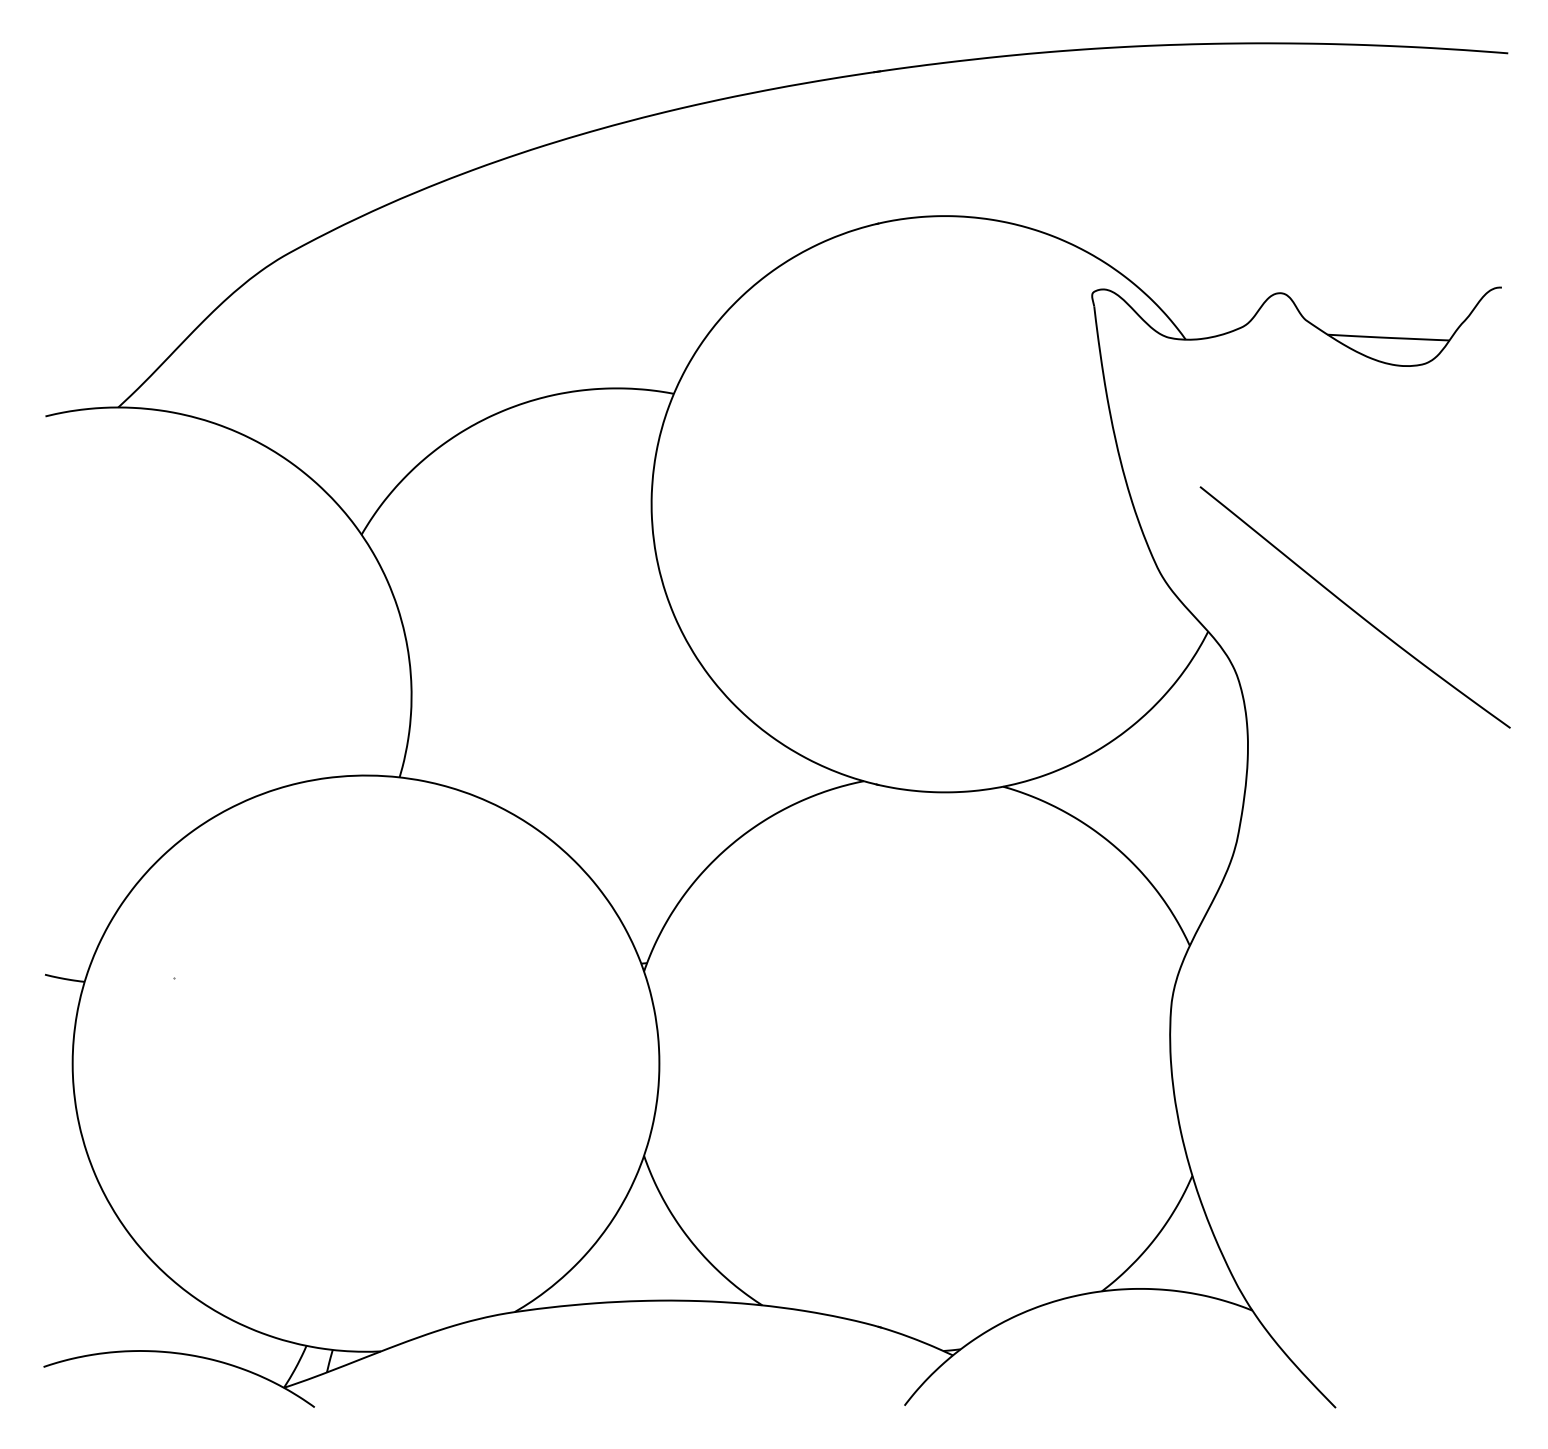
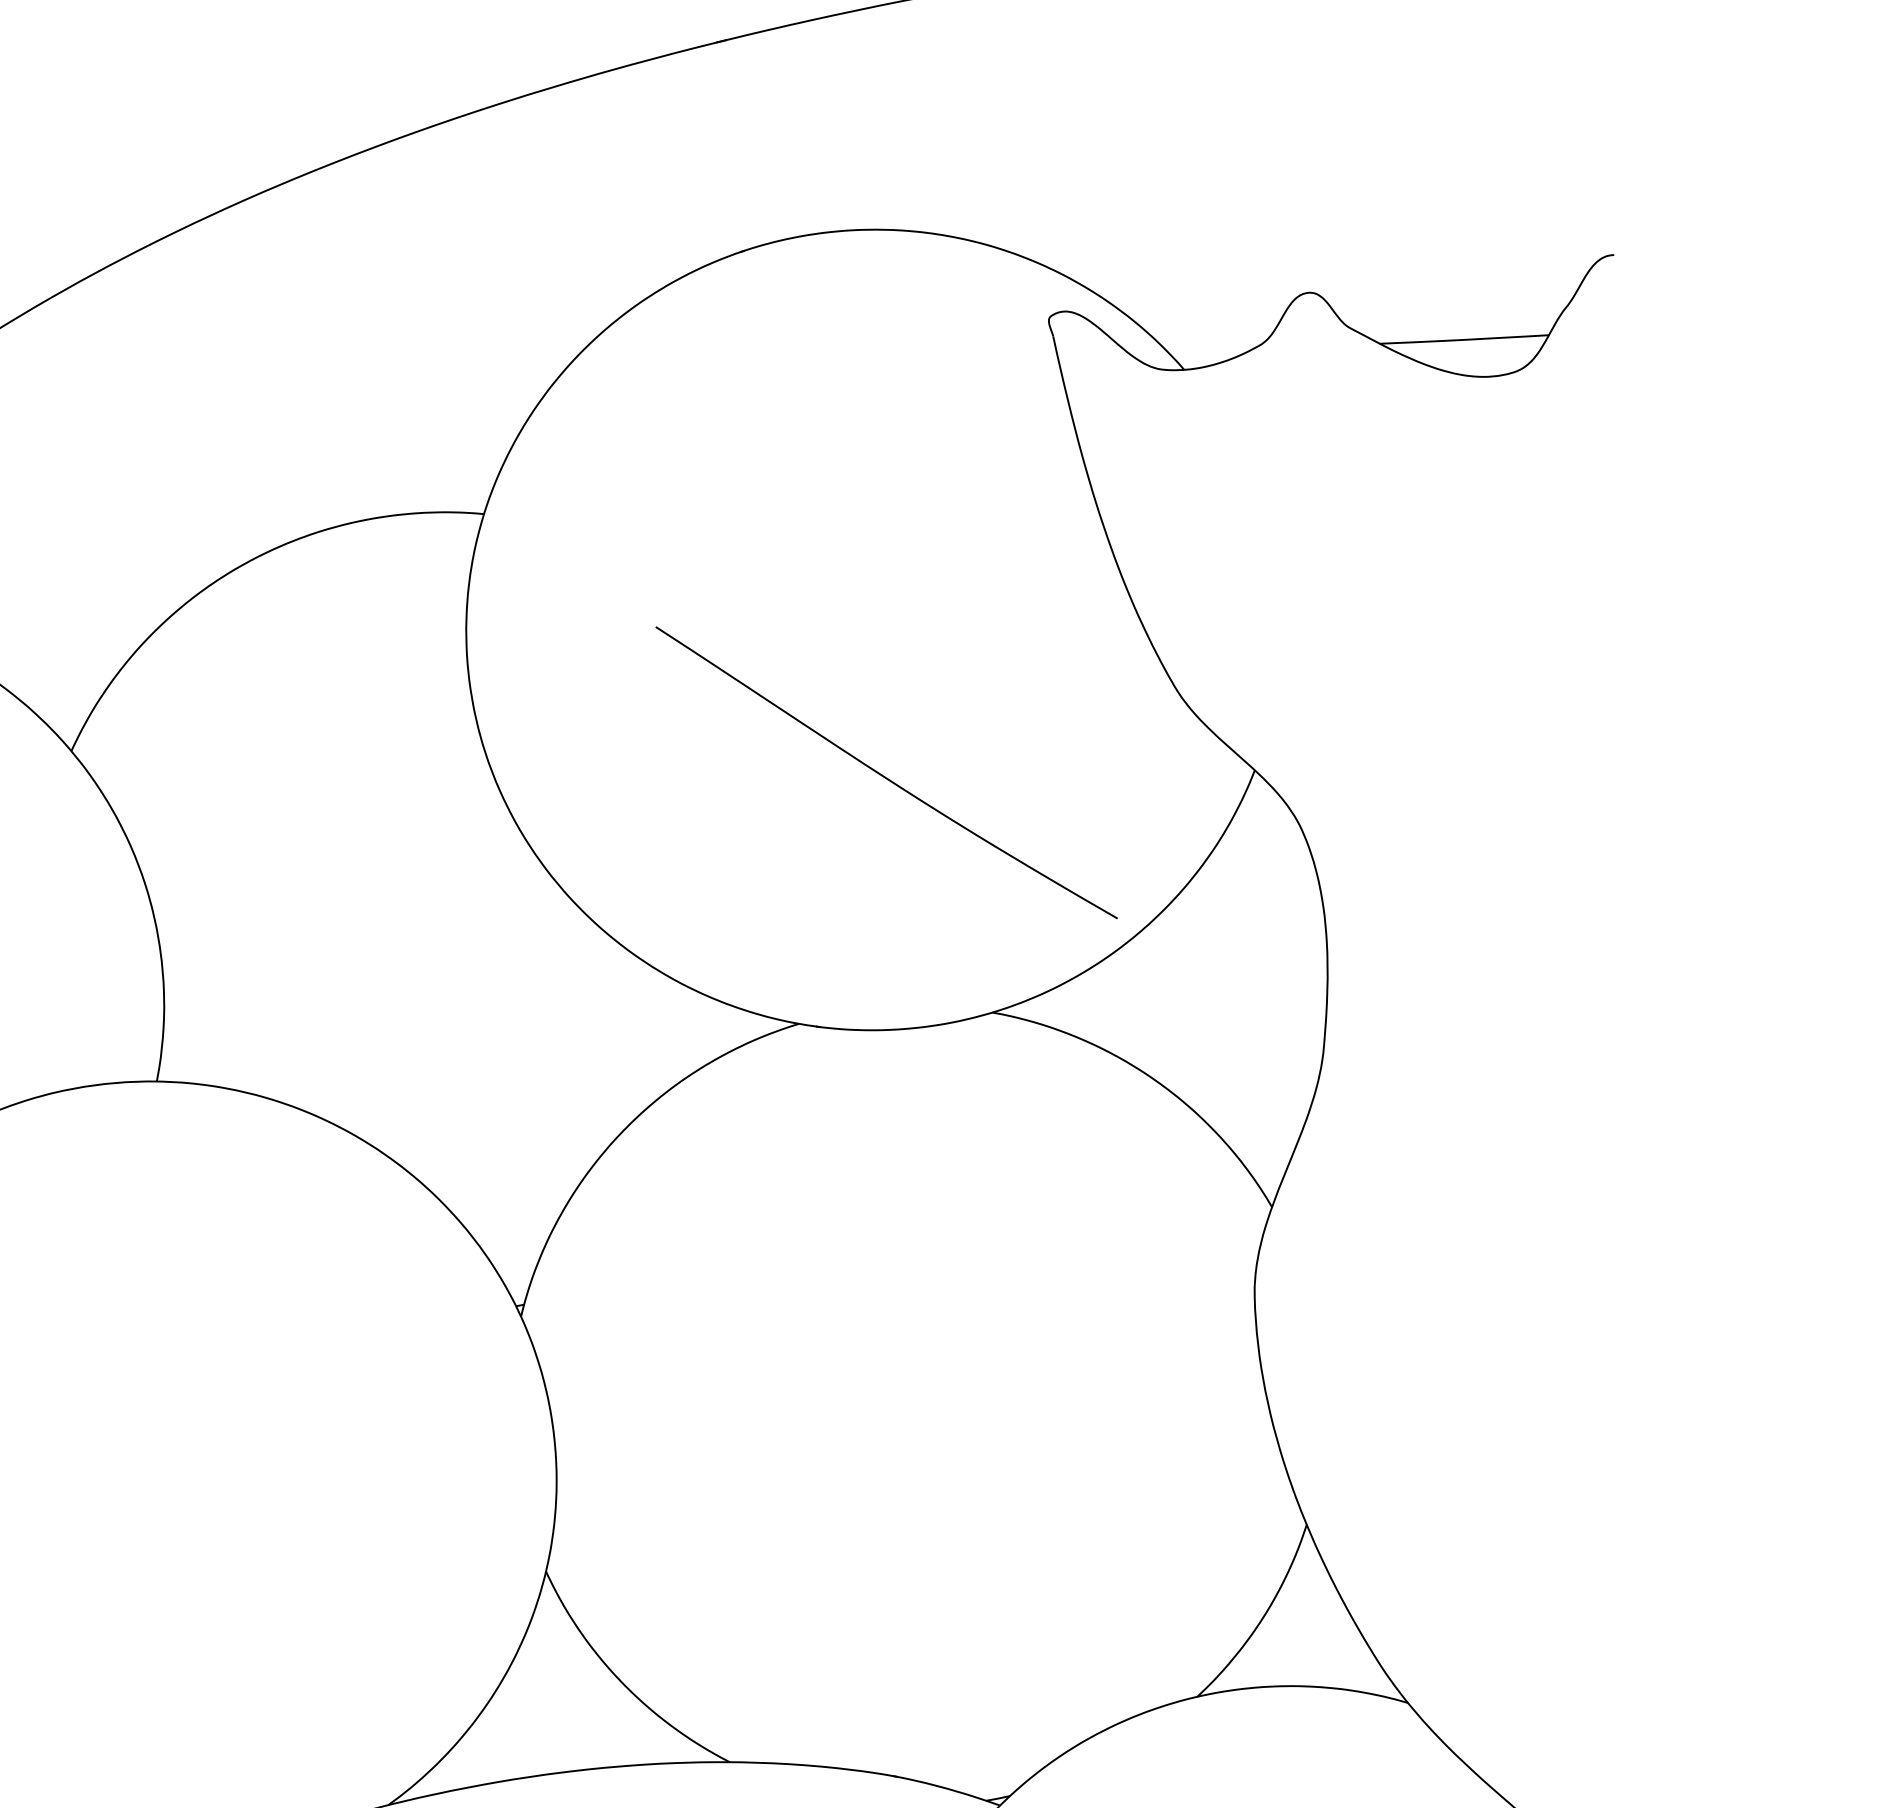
curve: (1352, 608) -> (883, 774), moved

